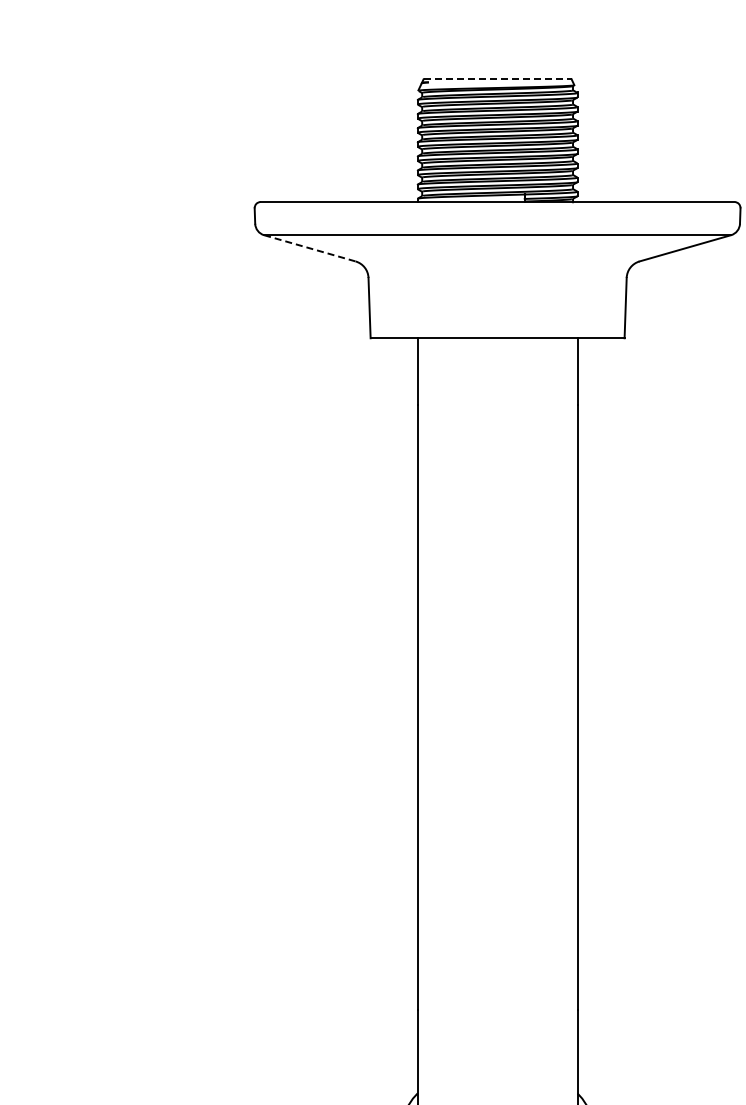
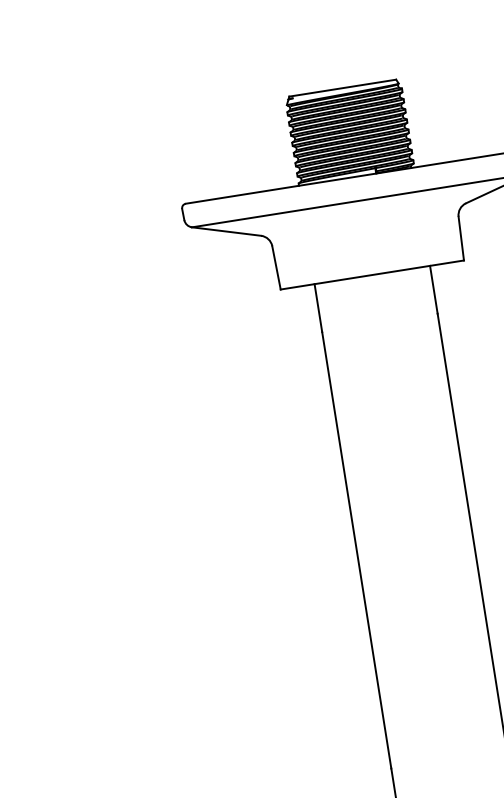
line: (498, 79) -> (343, 88), dashed -> solid
line: (309, 248) -> (226, 231), dashed -> solid

